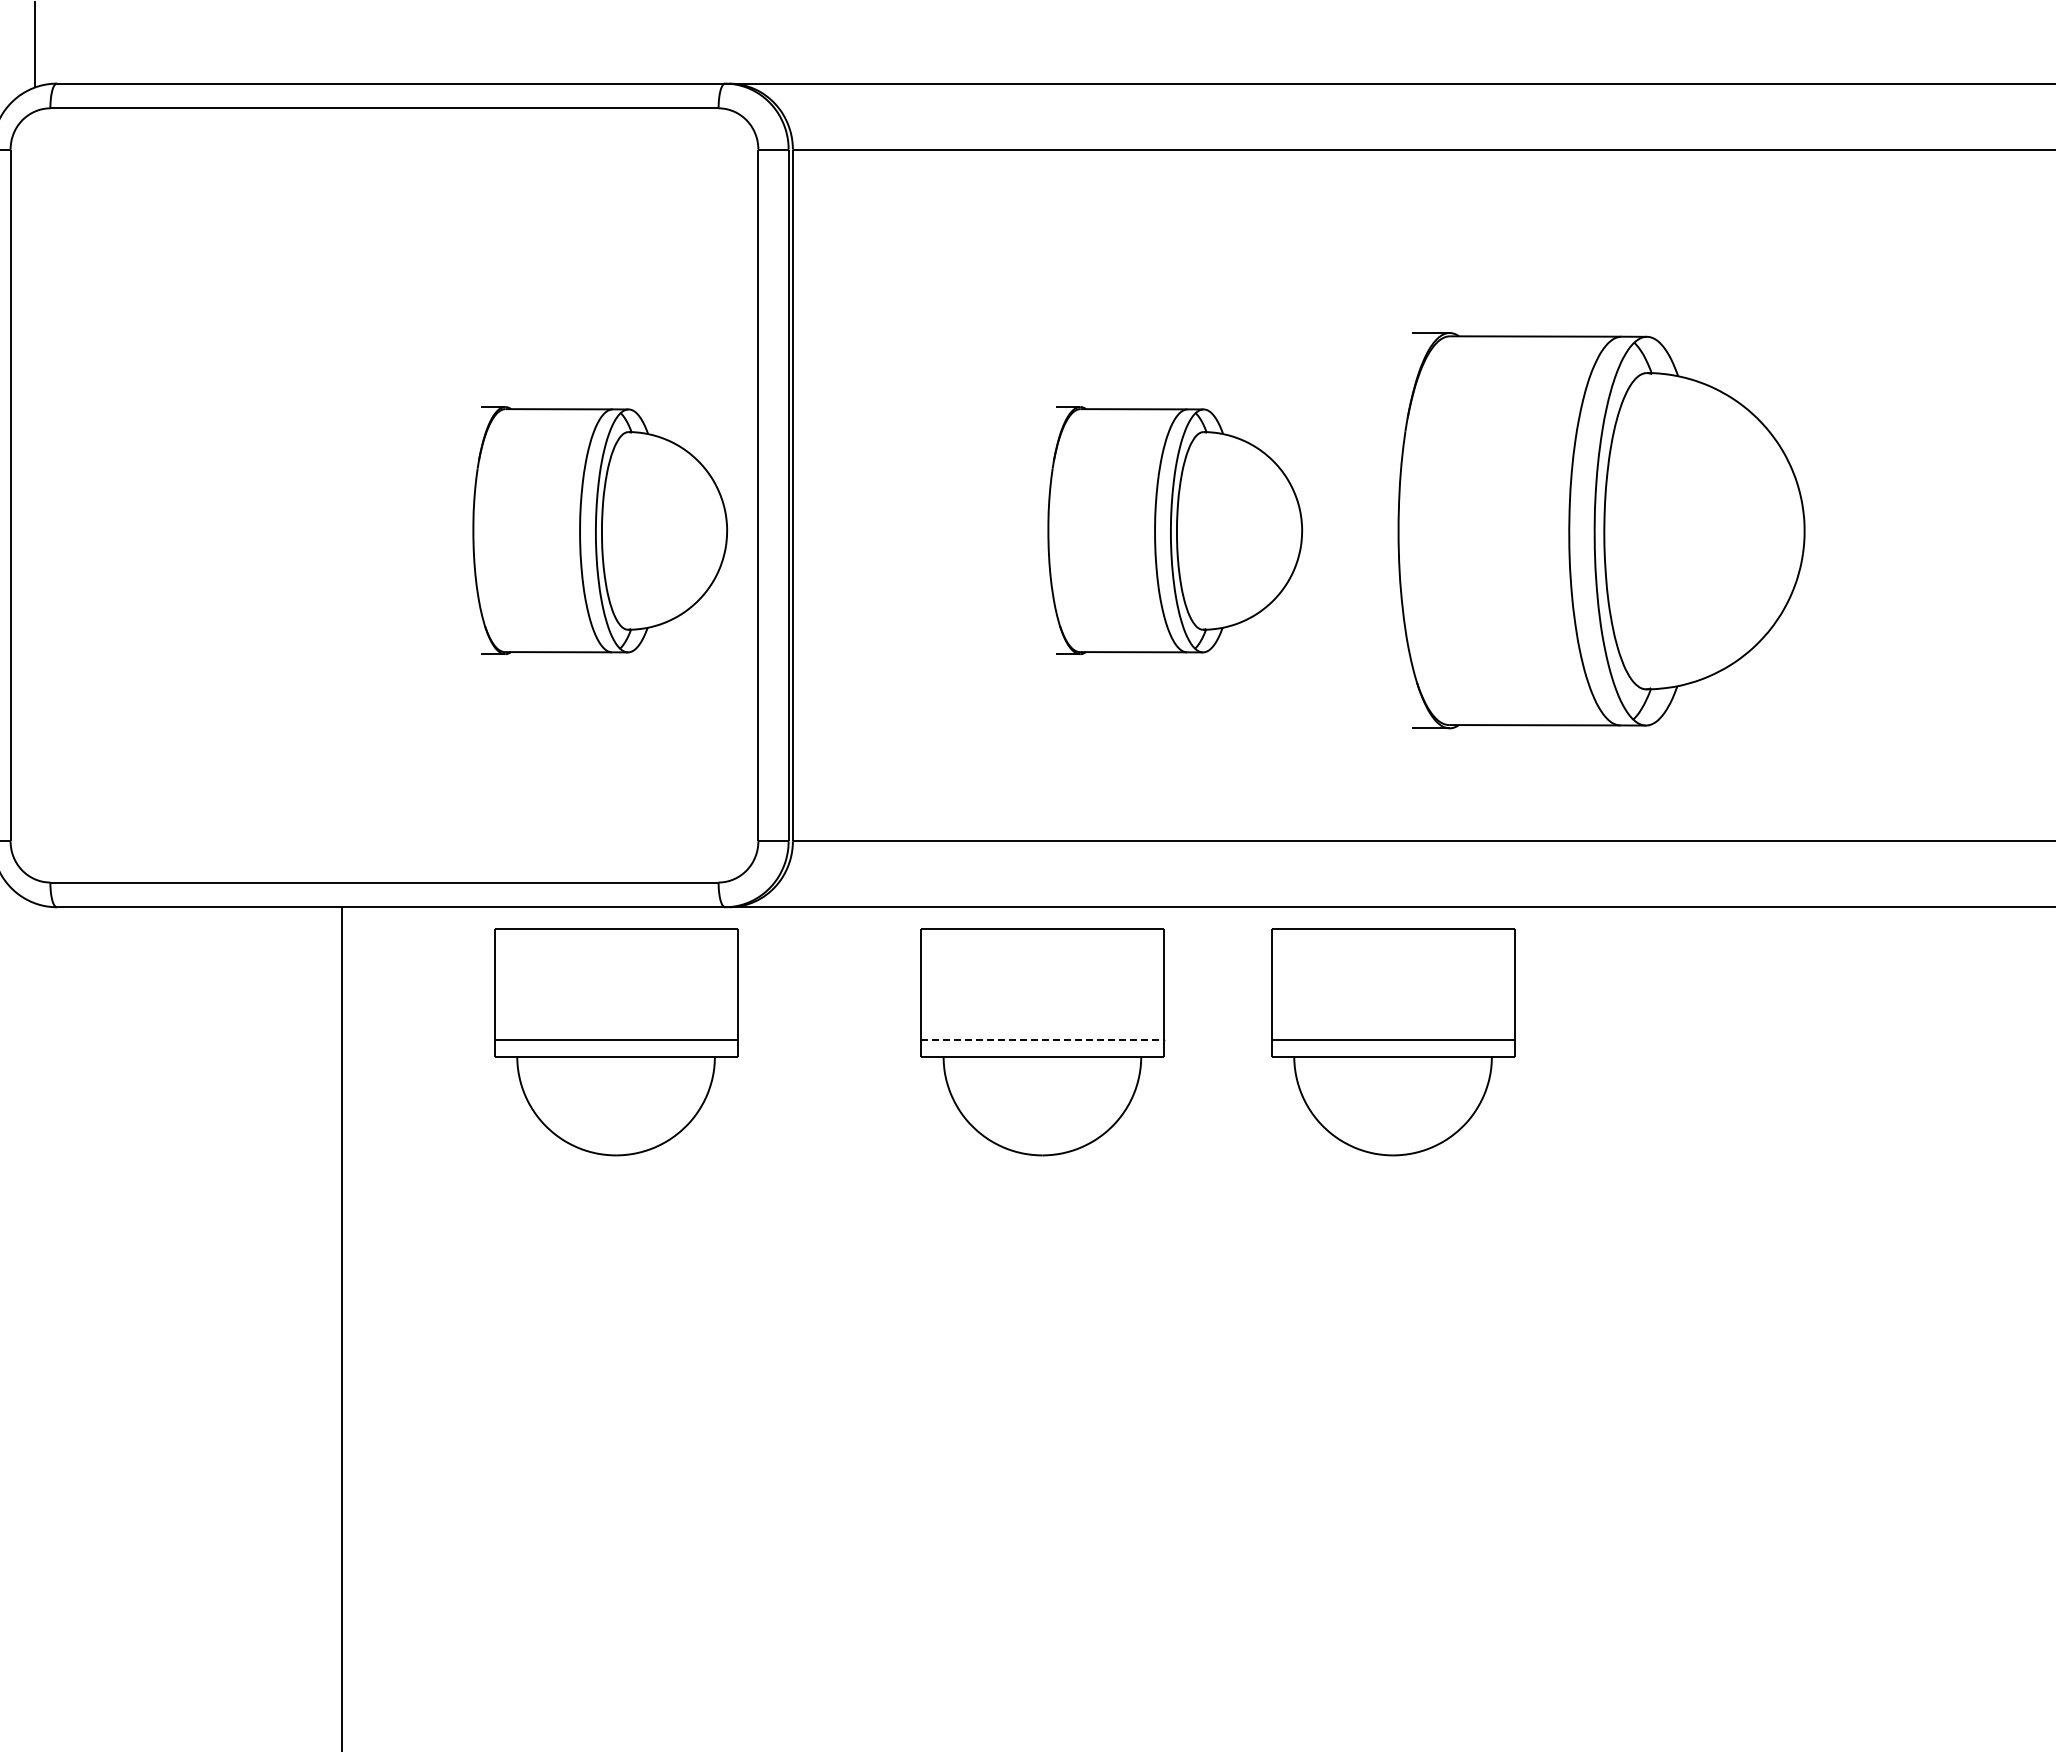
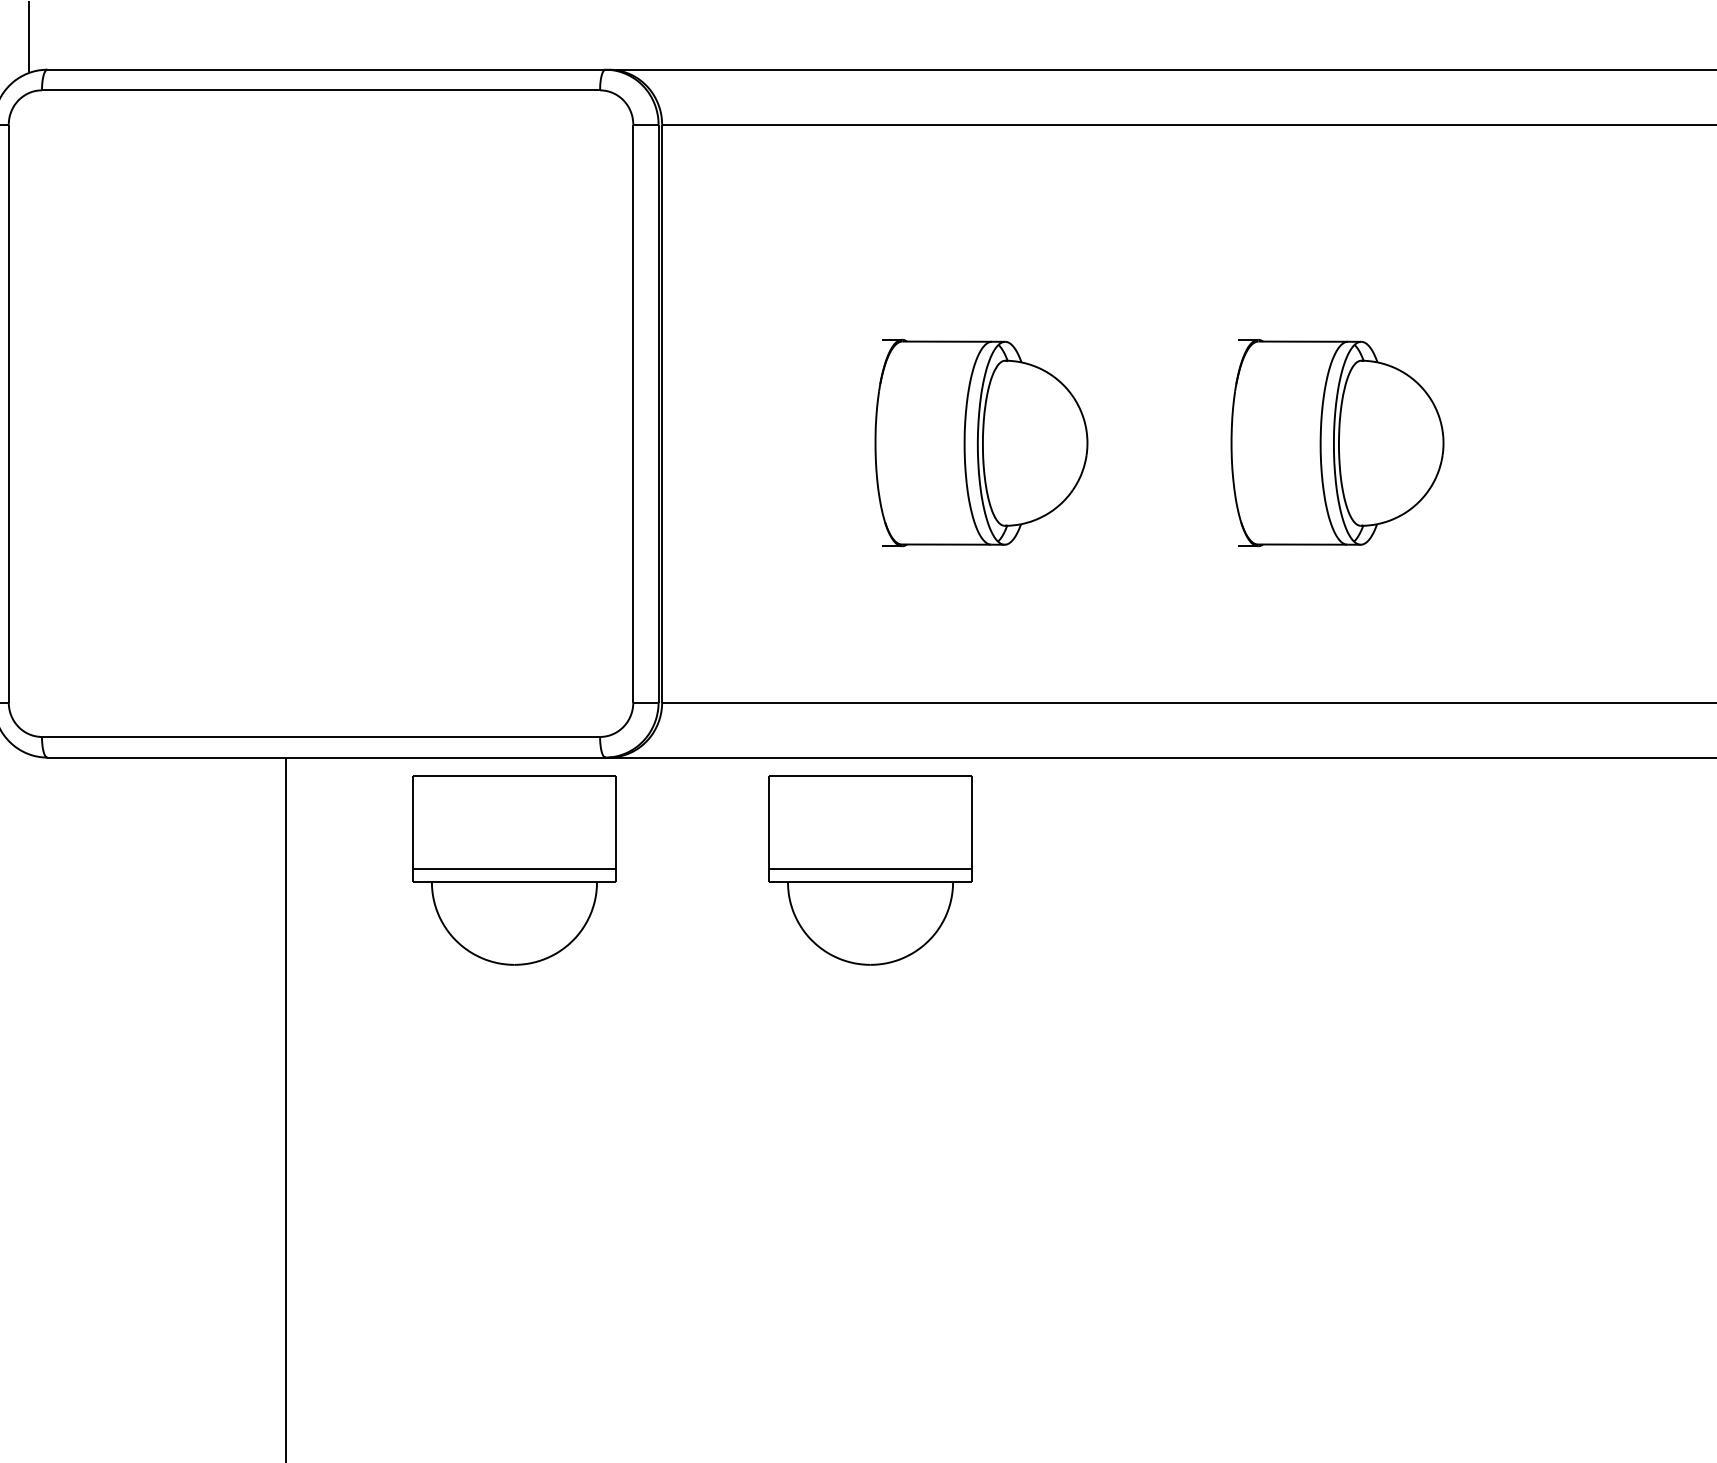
part: (599, 530) -> (500, 442), removed
part: (1601, 530) -> (1337, 442), size x0.62
line: (1042, 1040) -> (870, 868), dashed -> solid
part: (1393, 1042) -> (1163, 870), removed

